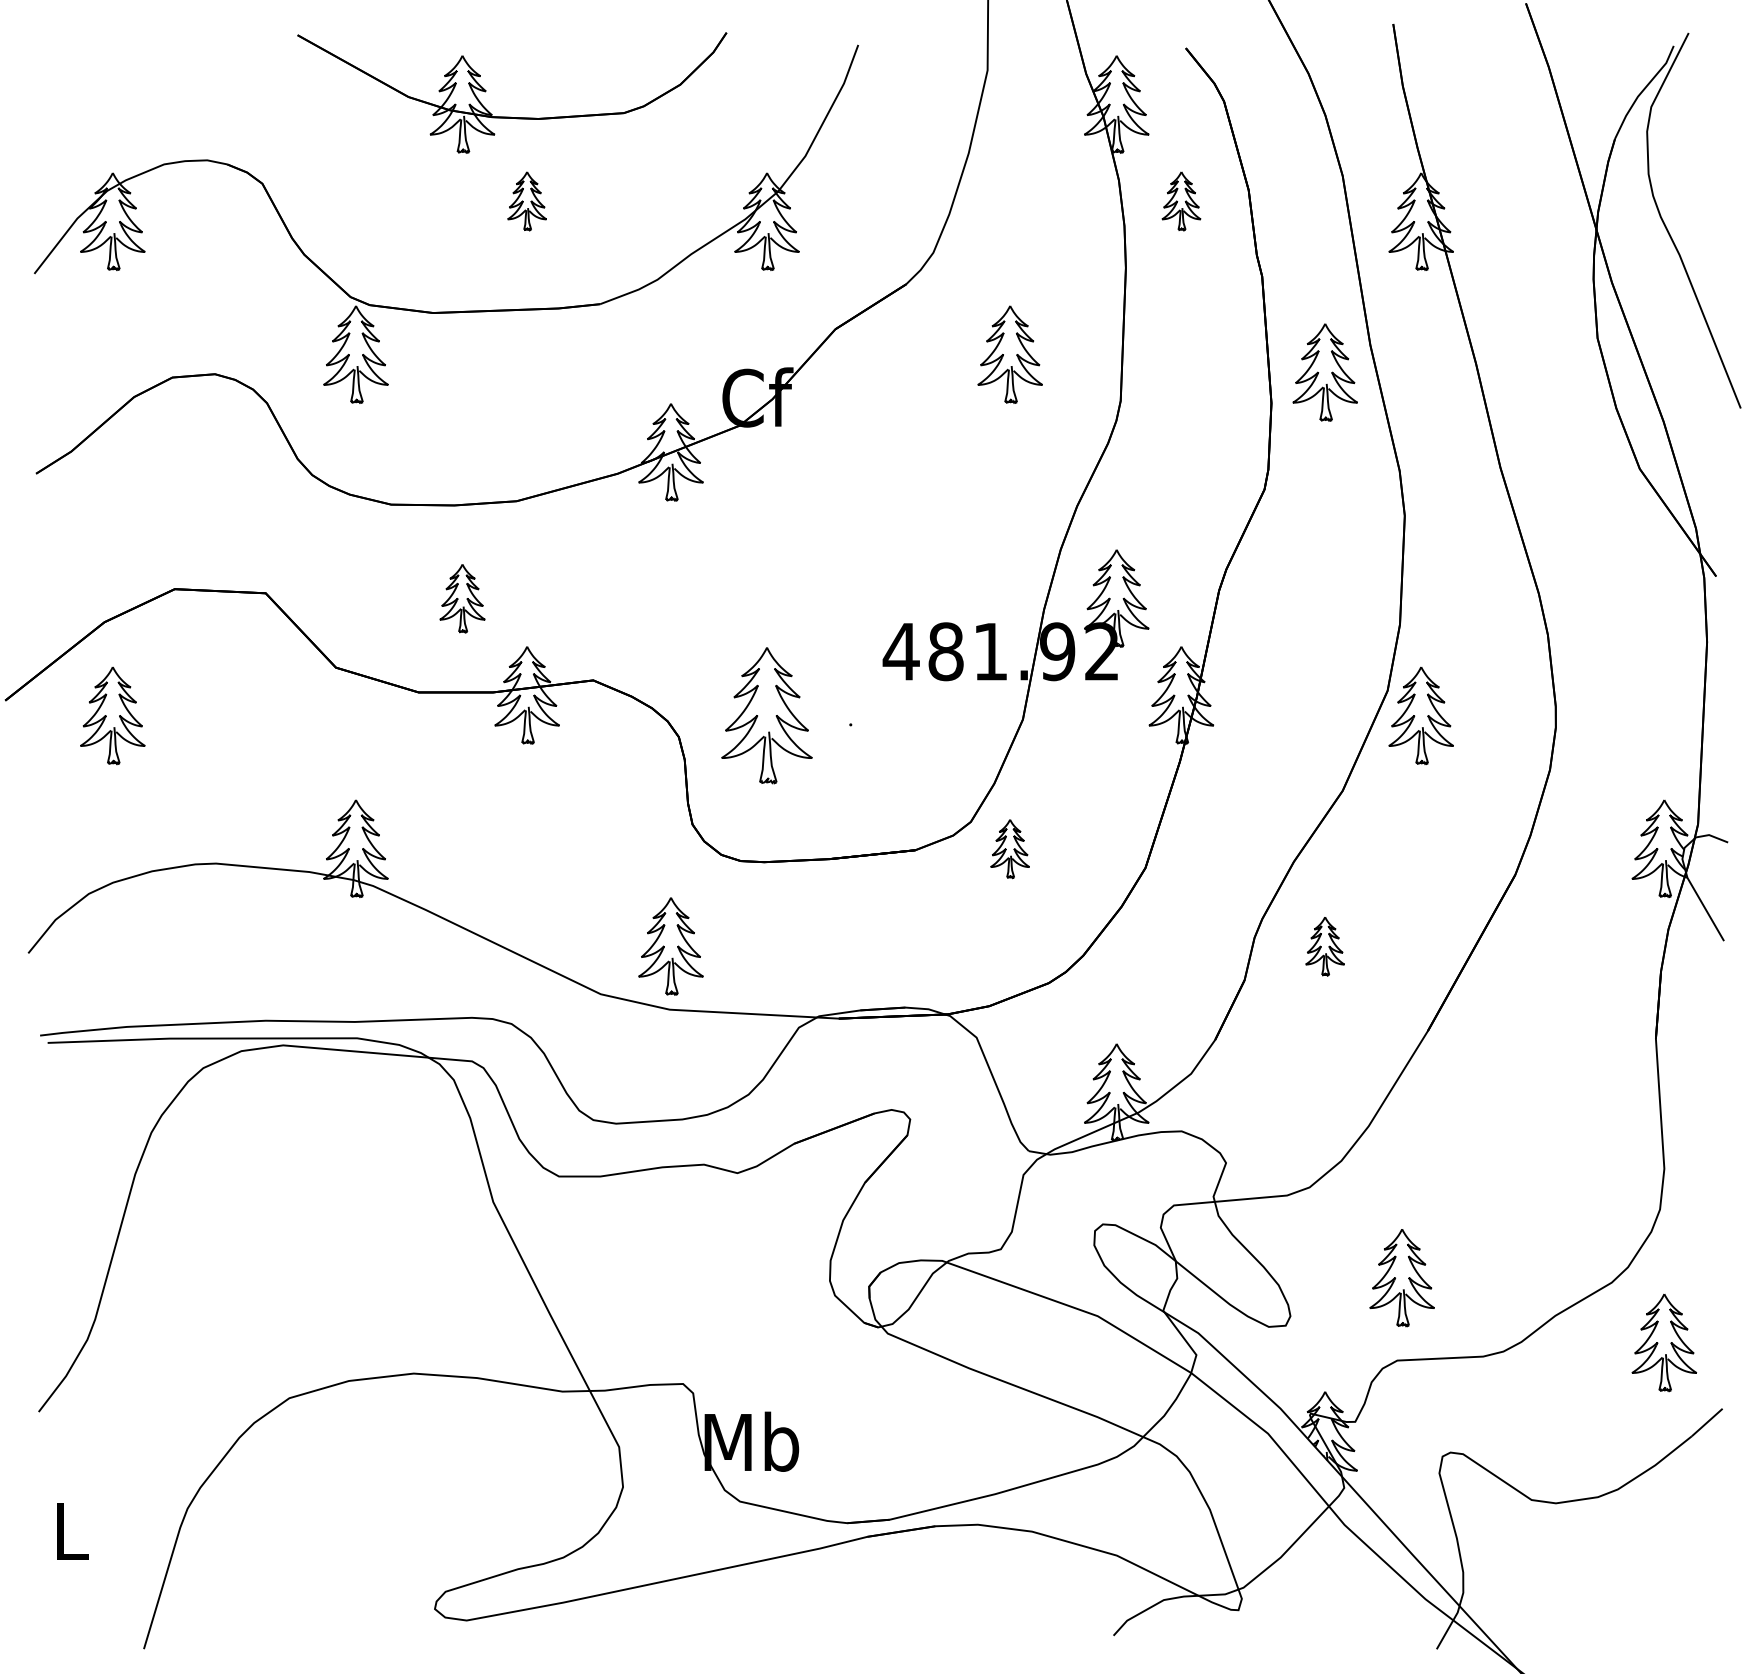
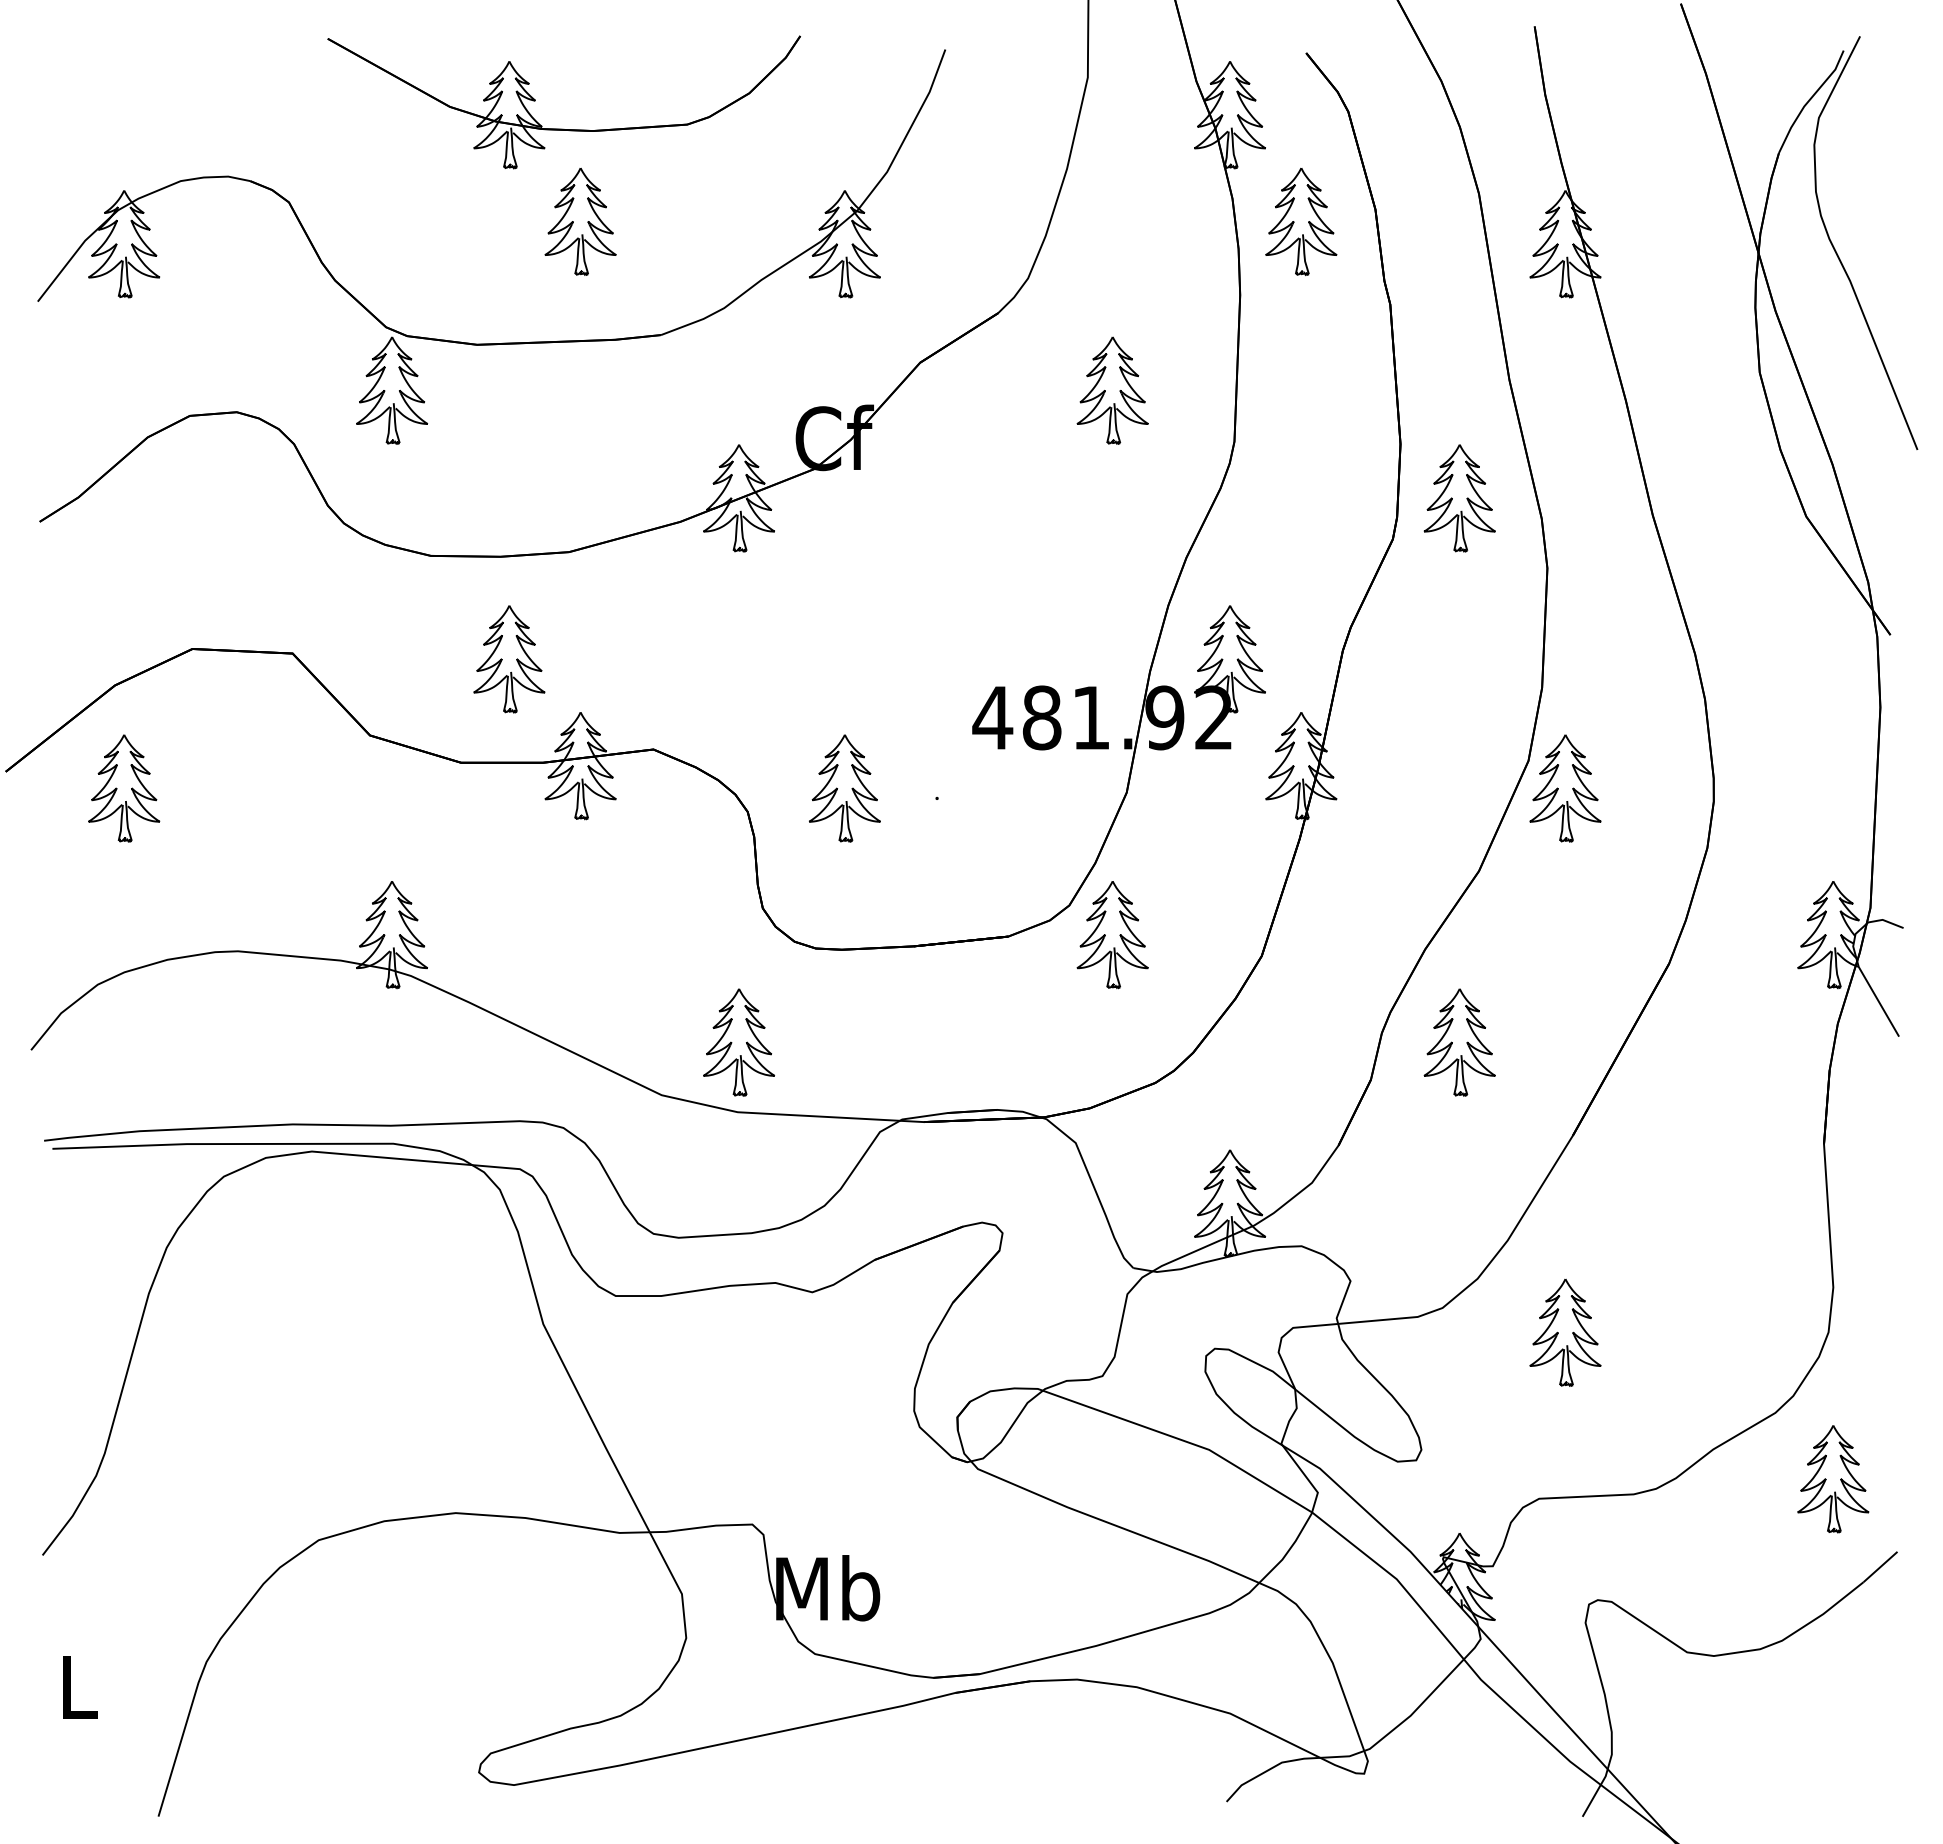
part: (527, 201) -> (580, 221), size x1.67
part: (1181, 201) -> (1301, 221), size x1.67
part: (1325, 372) -> (1459, 498), moved
part: (462, 598) -> (509, 659), size x1.43
part: (766, 715) -> (844, 788), size x0.71
part: (1009, 849) -> (1112, 935), size x1.67
part: (1325, 946) -> (1459, 1042), size x1.67
part: (1402, 1277) -> (1565, 1332), moved

